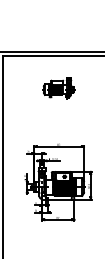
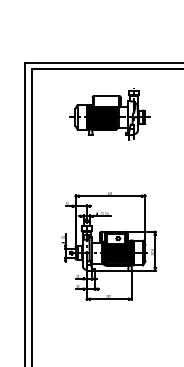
part: (58, 88) -> (109, 114), size x1.67

